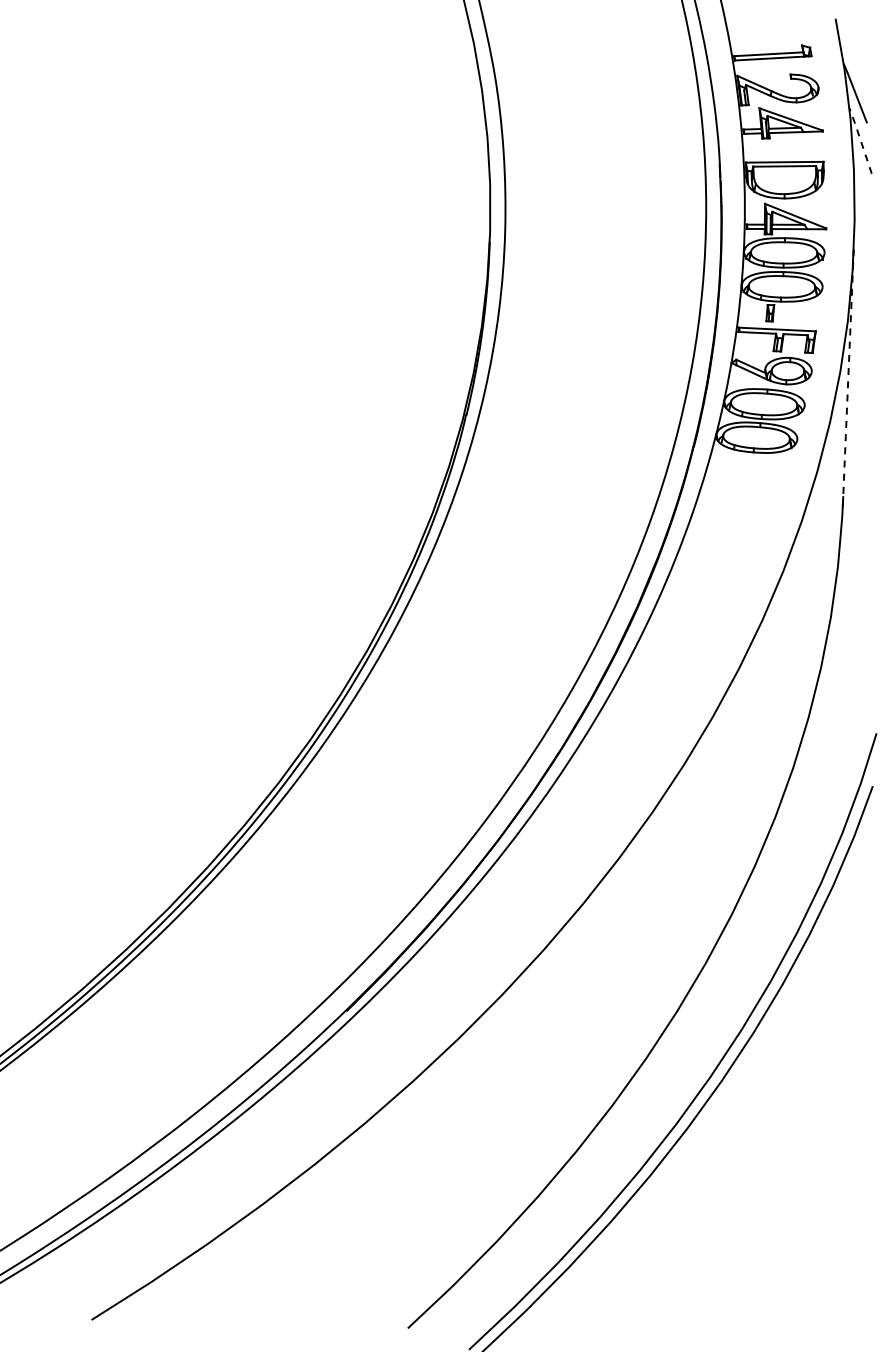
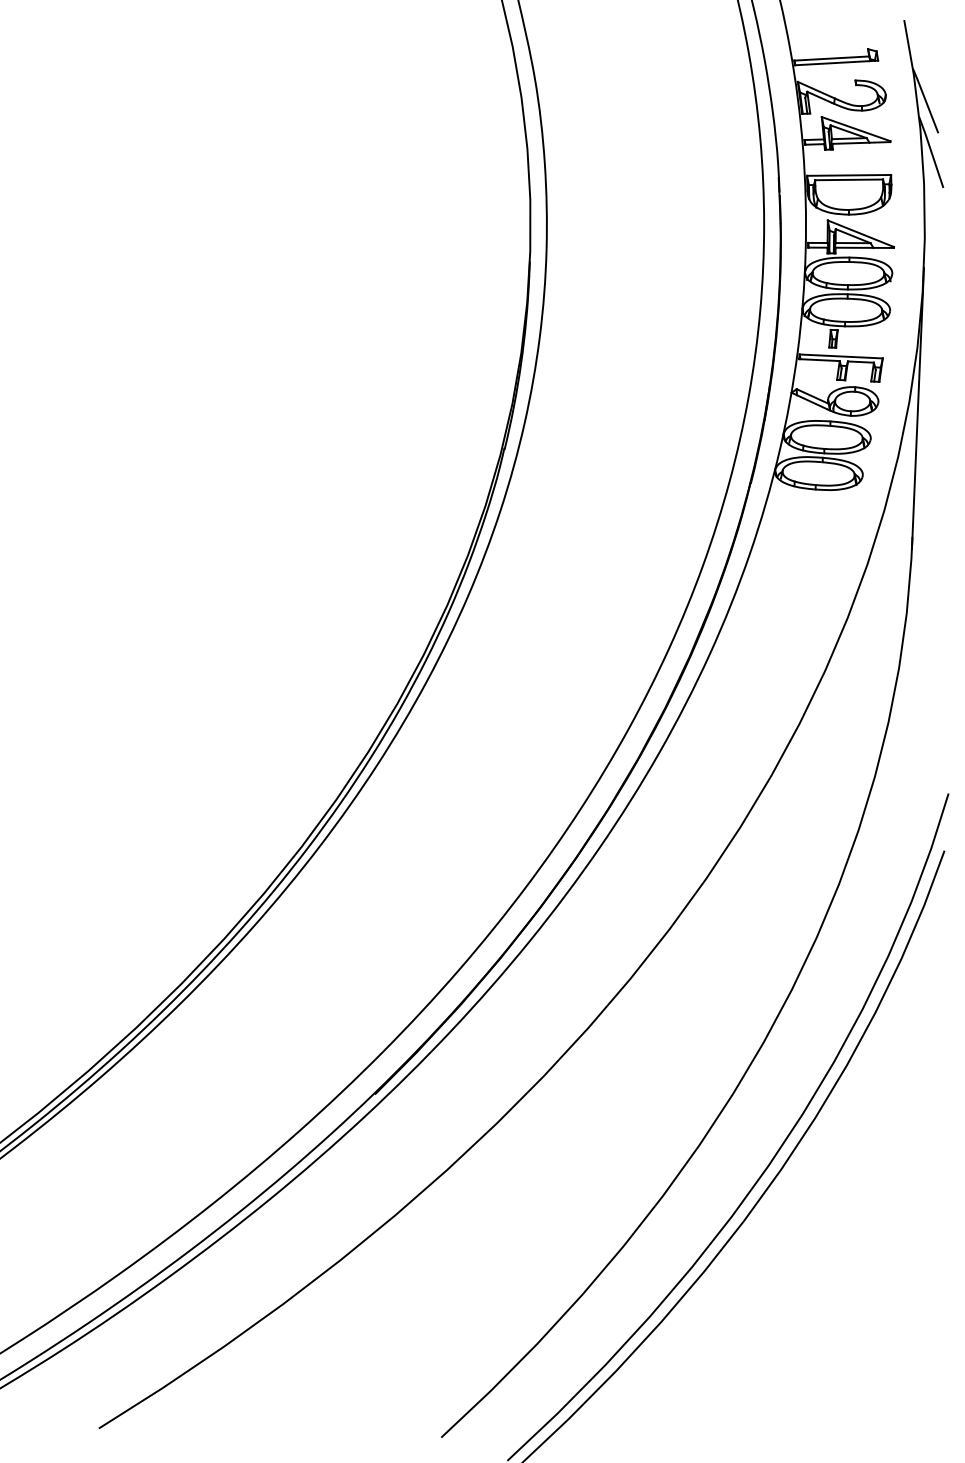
line: (860, 139) -> (931, 150), dashed -> solid
line: (848, 377) -> (918, 408), dashed -> solid

